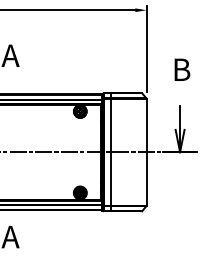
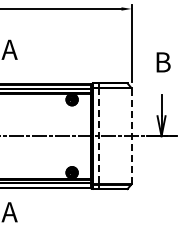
line: (110, 152) -> (99, 136), solid -> dashed
line: (146, 152) -> (131, 136), solid -> dashed

